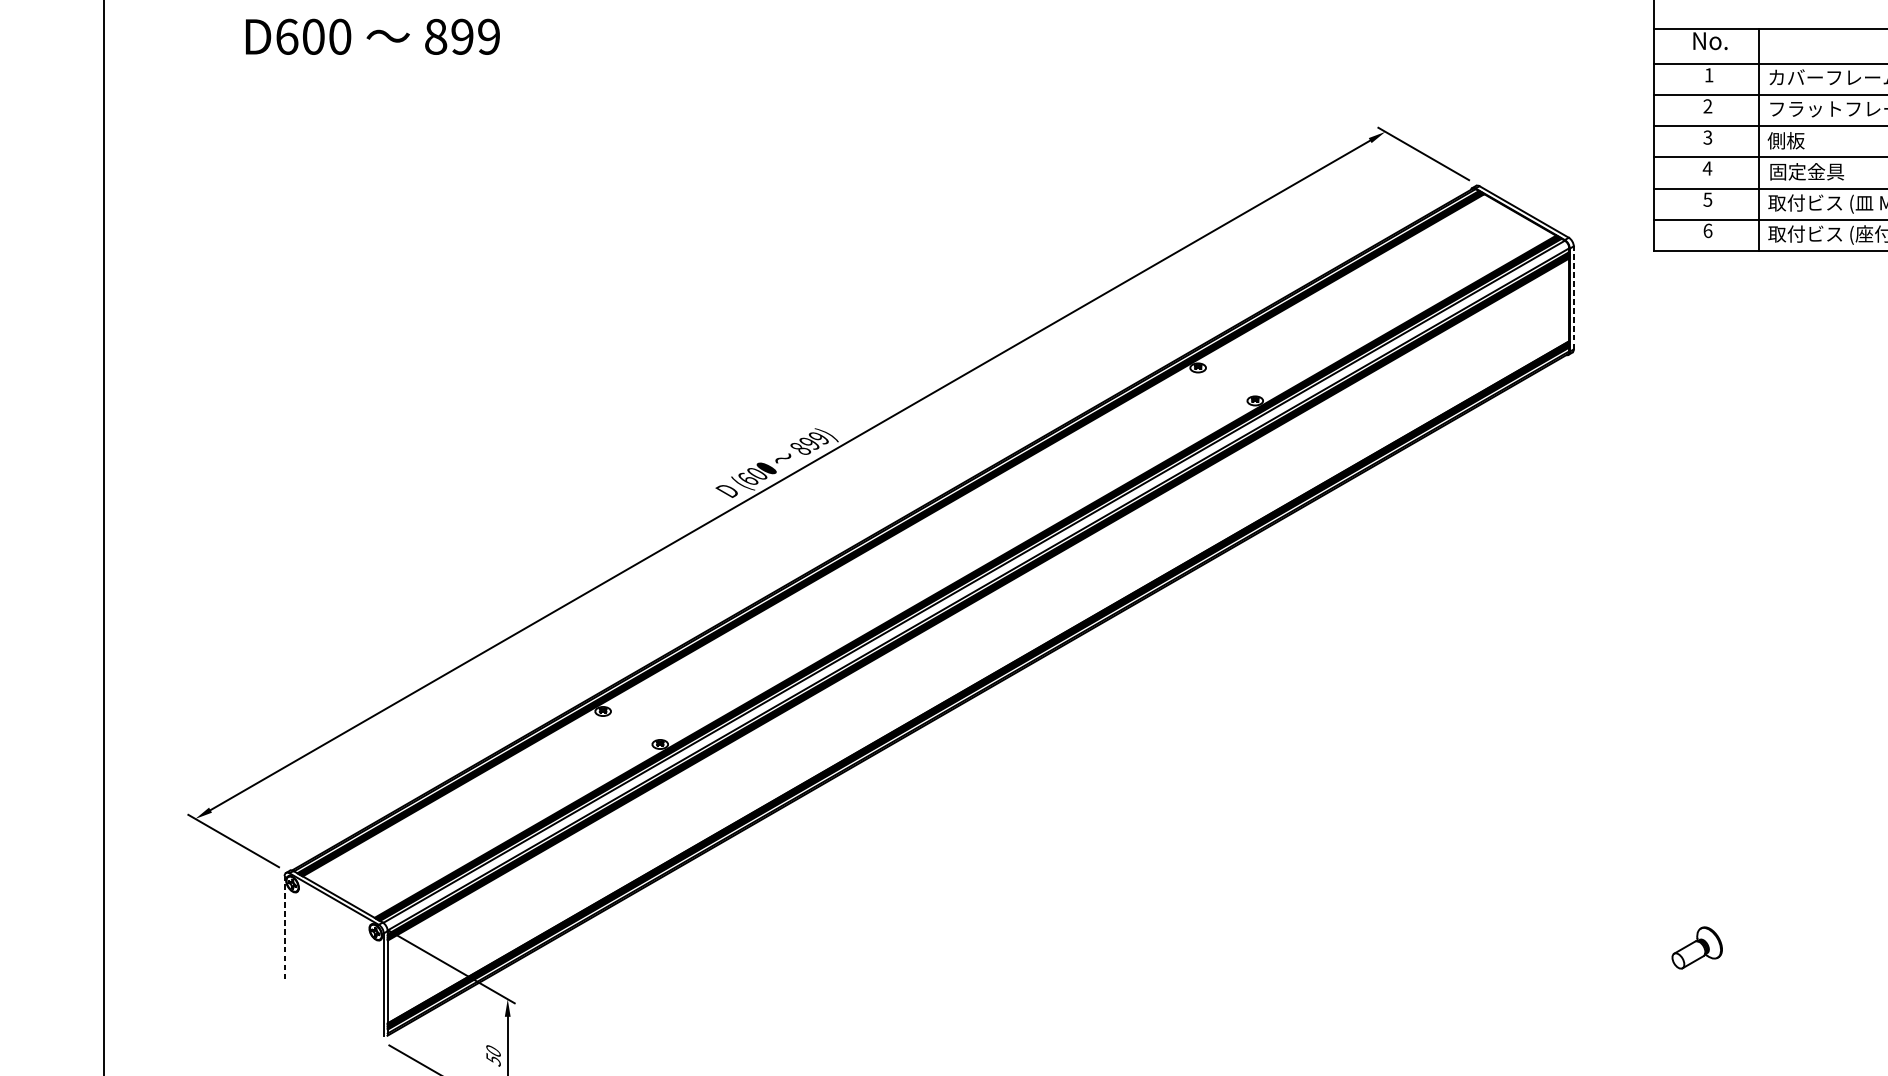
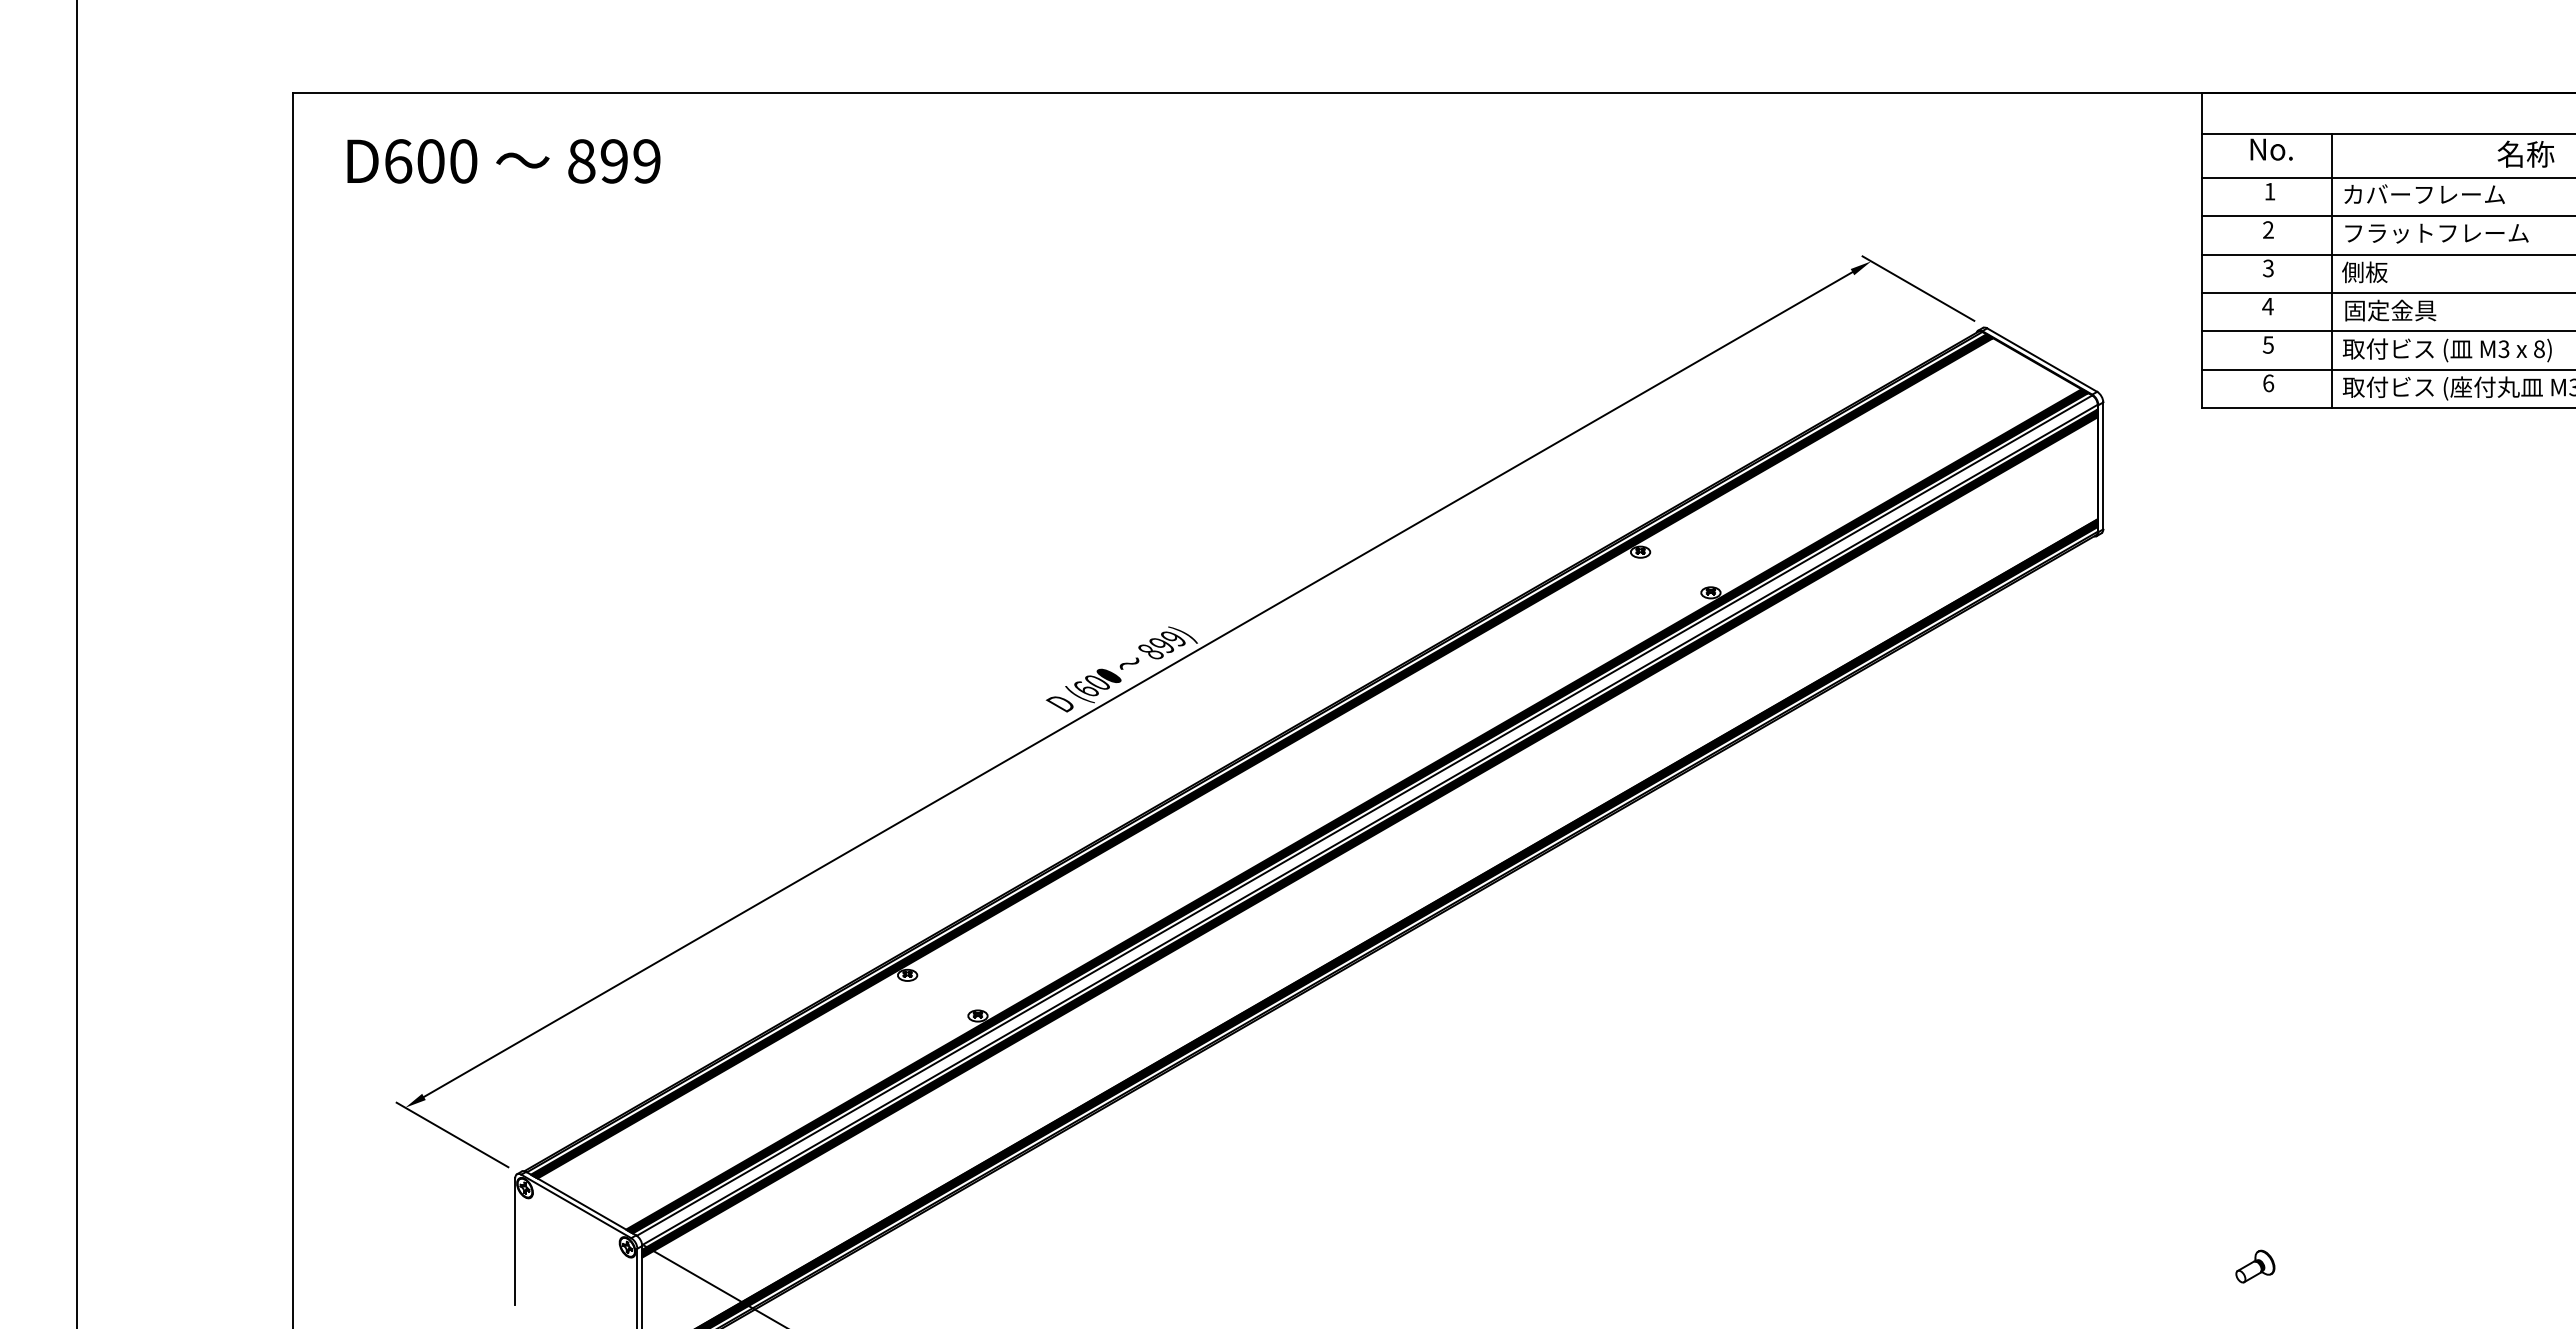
text: (372, 36) -> (503, 161), moved
line: (1573, 297) -> (2103, 465), dashed -> solid
line: (284, 927) -> (515, 1241), dashed -> solid
part: (1697, 947) -> (2255, 1266), size x0.62

